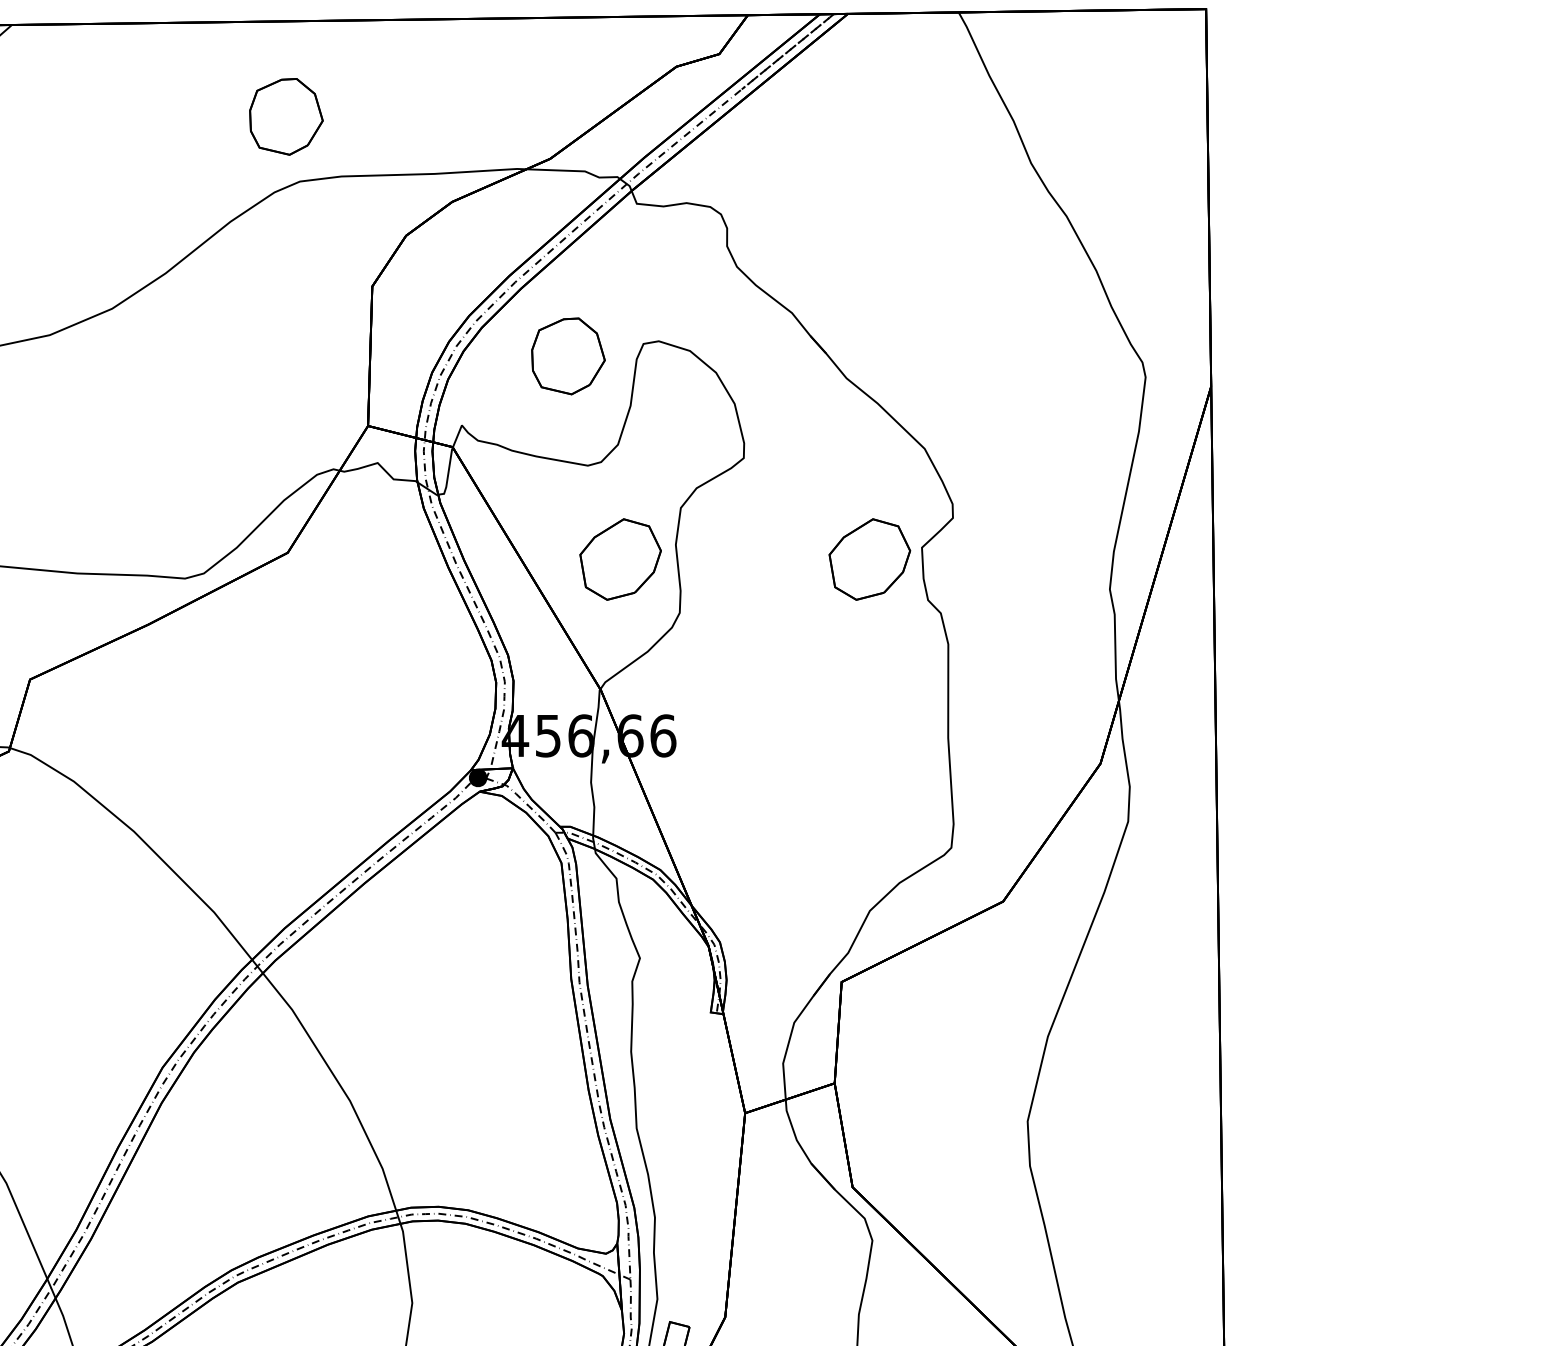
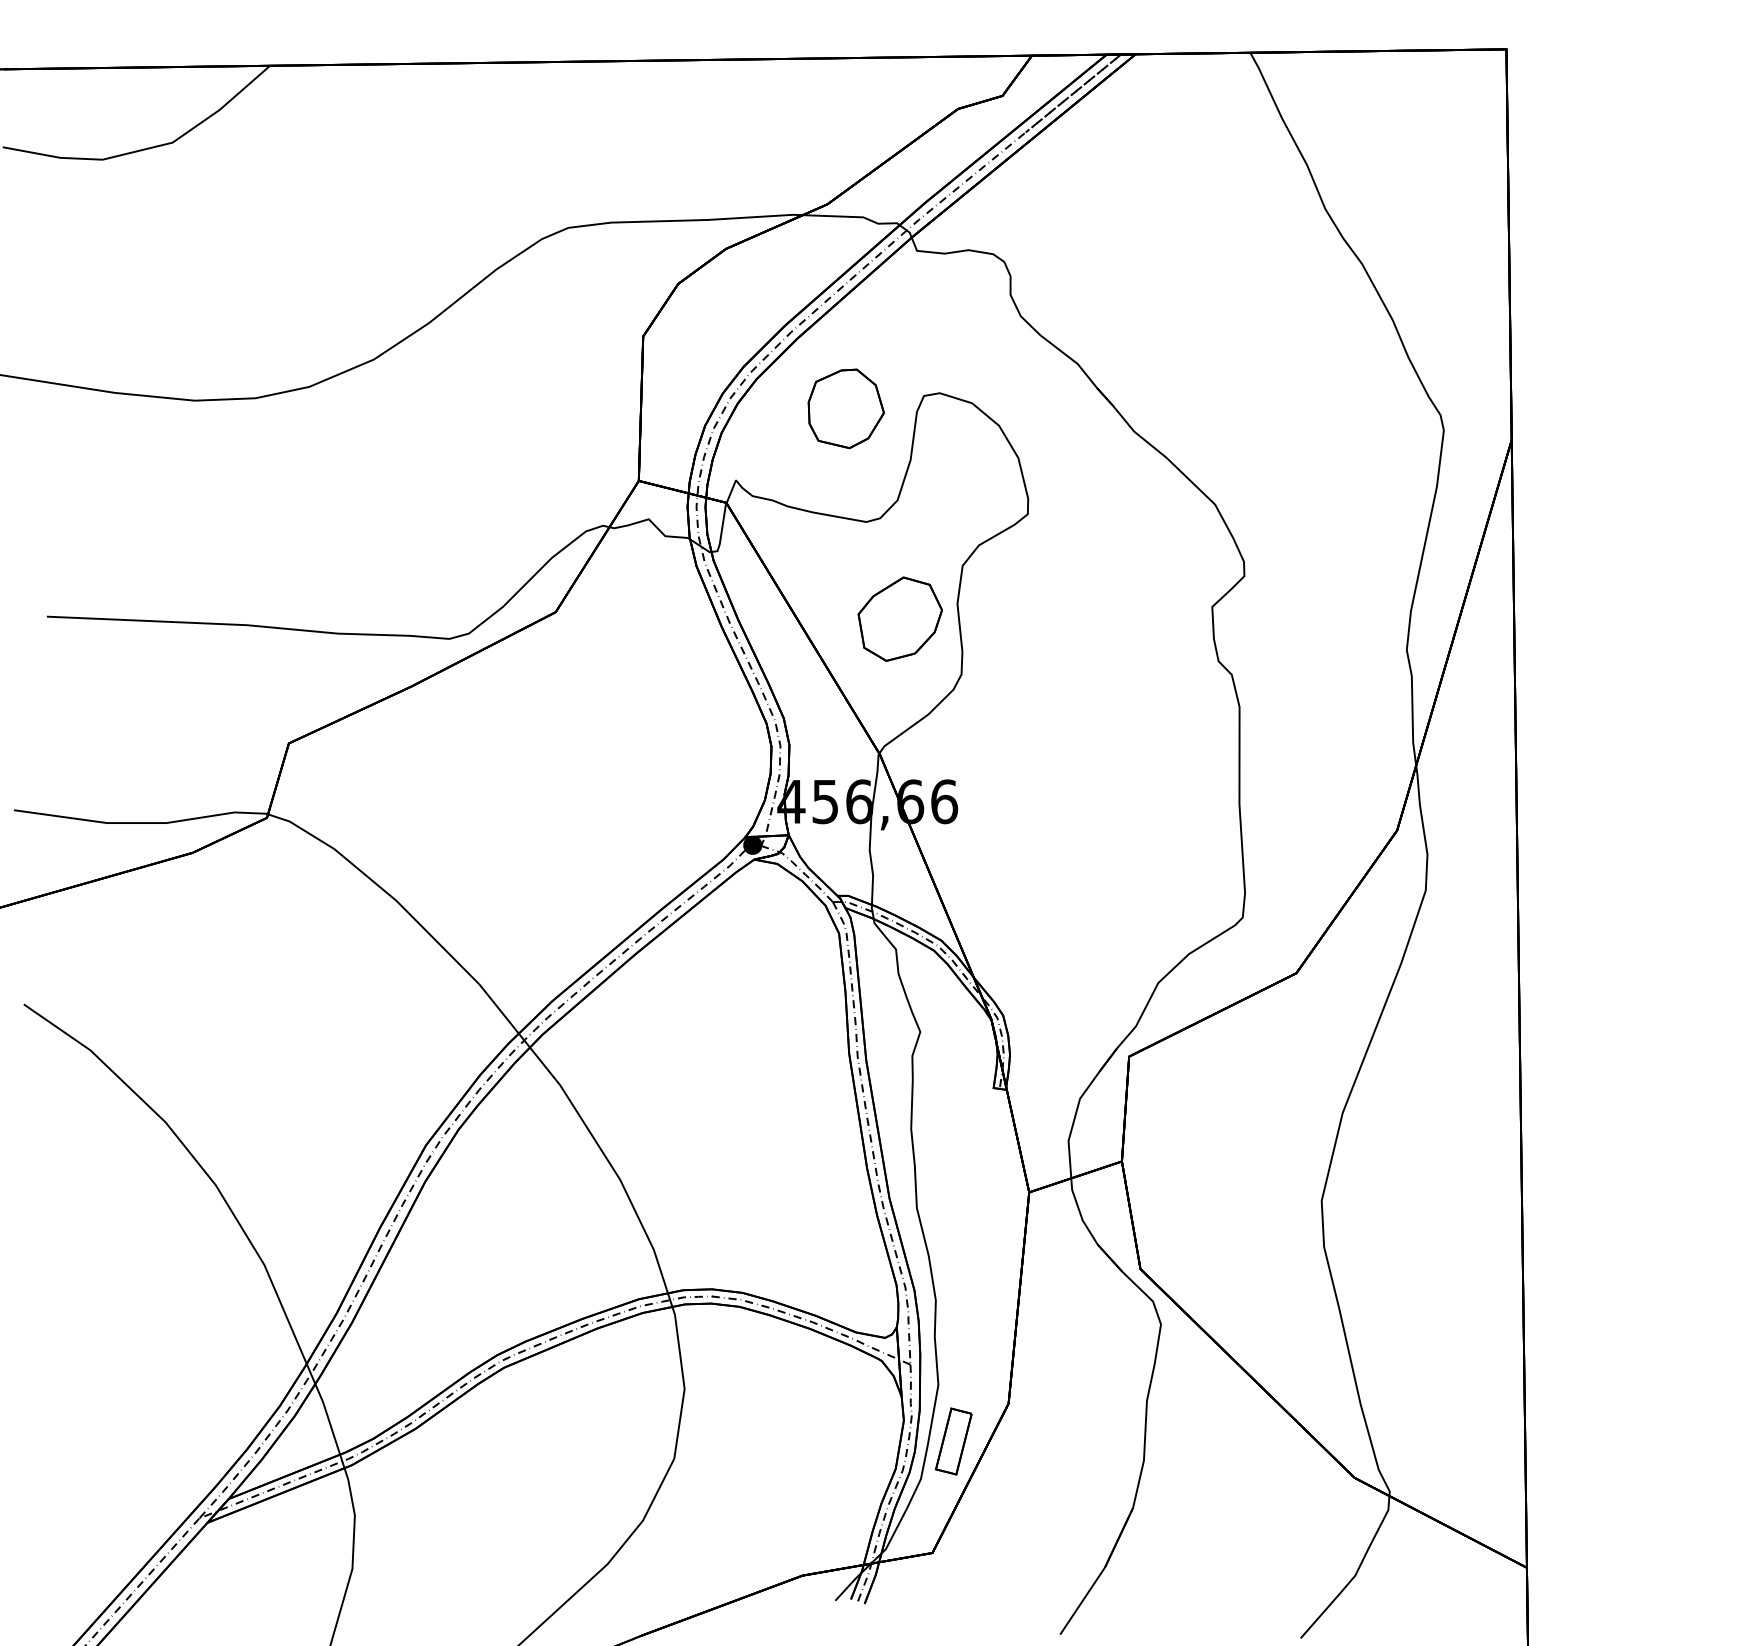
part: (285, 116) -> (553, 160), removed
part: (869, 558) -> (1157, 618), removed

